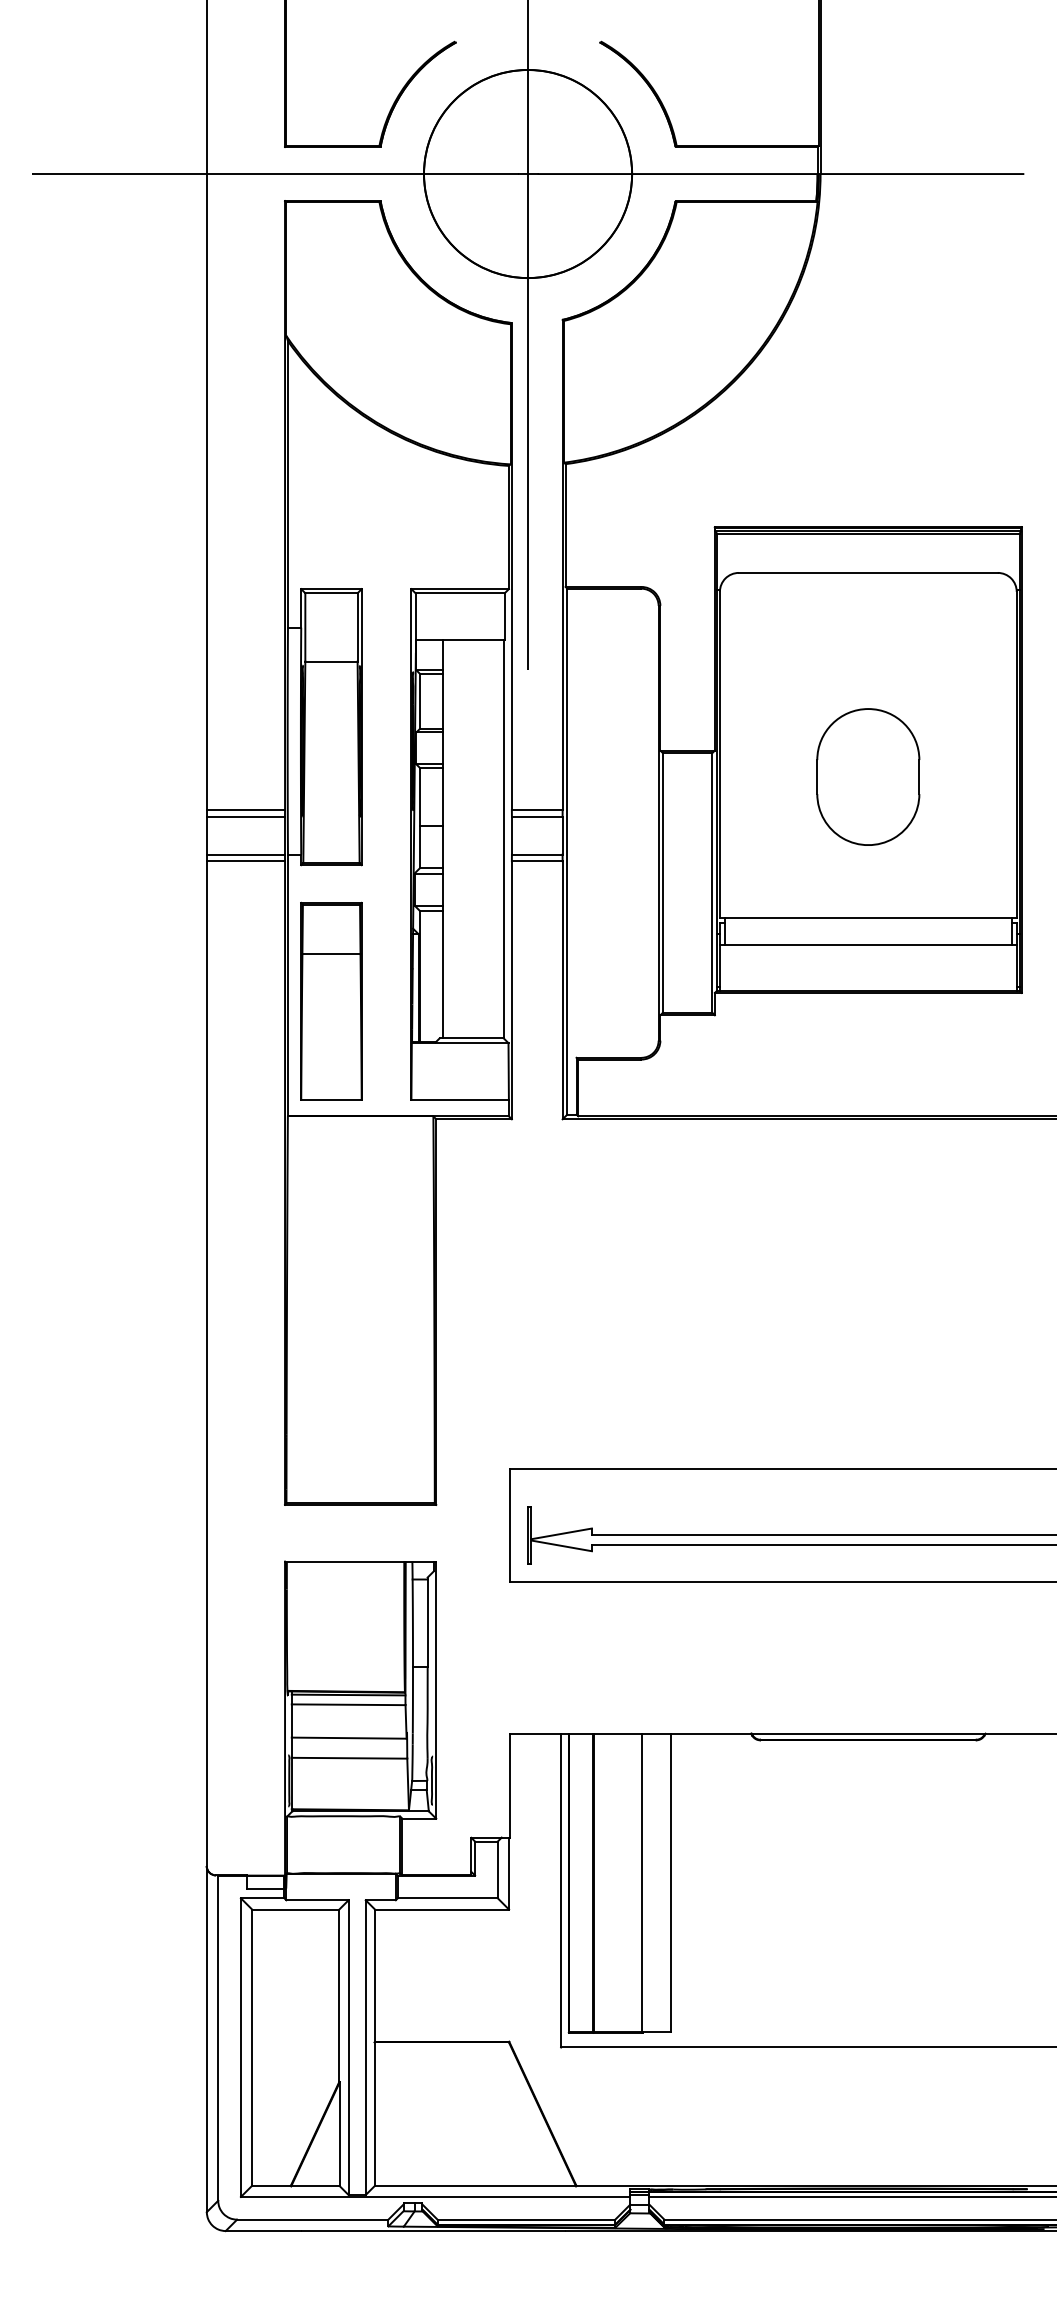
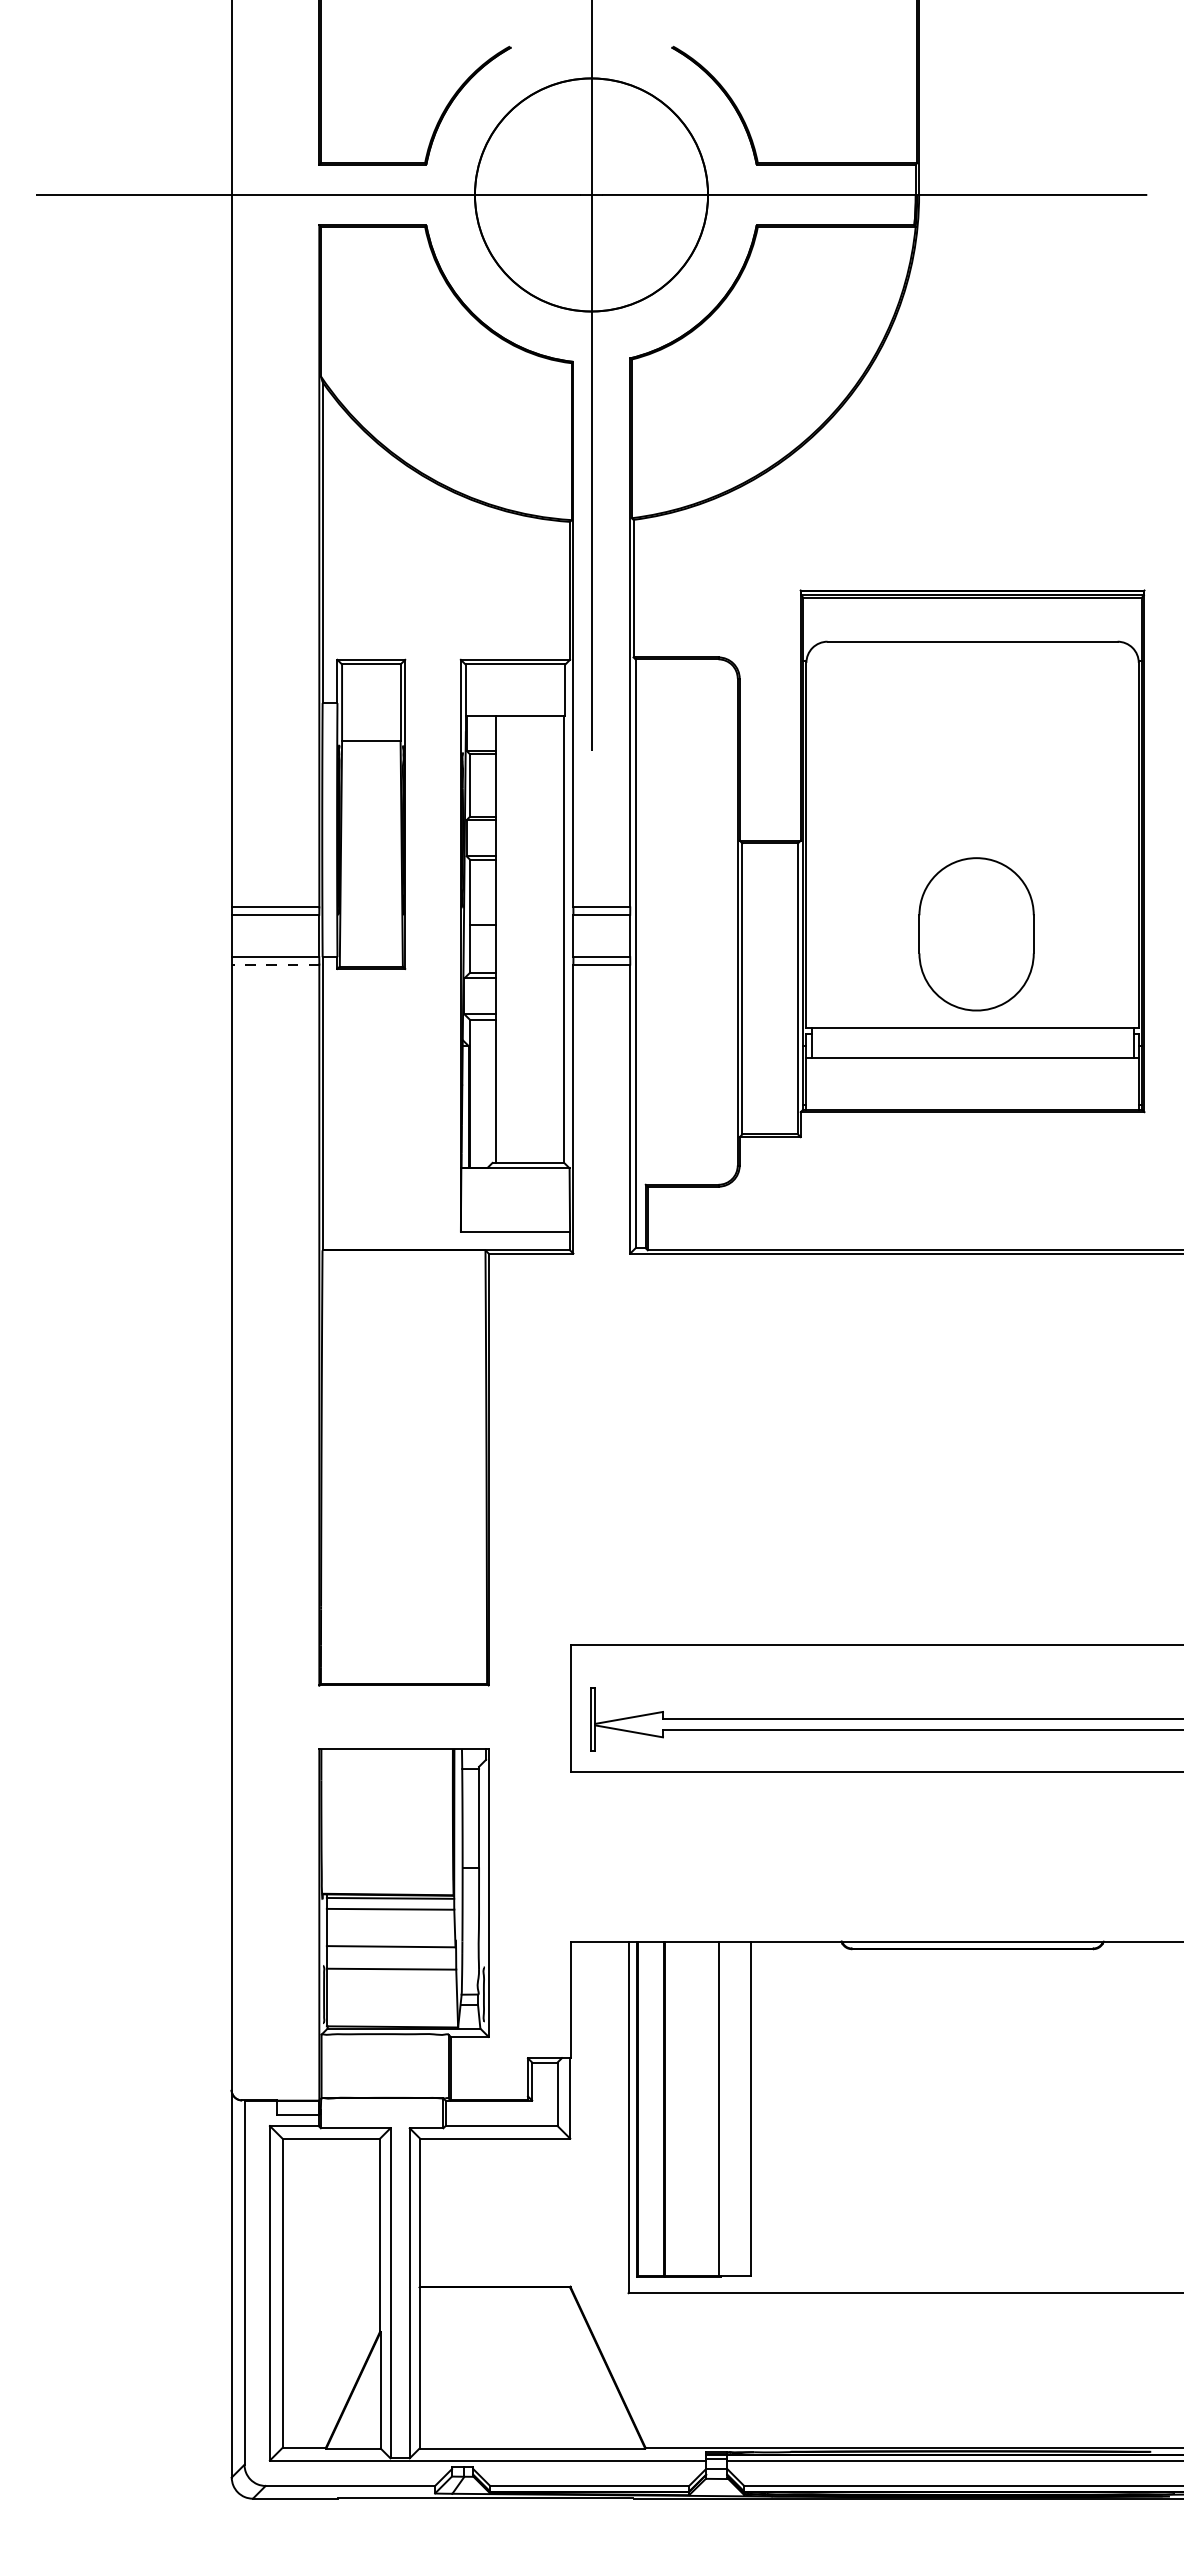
part: (868, 777) -> (976, 934), moved
line: (245, 861) -> (275, 964), solid -> dashed
part: (331, 1001) -> (371, 1121), removed

